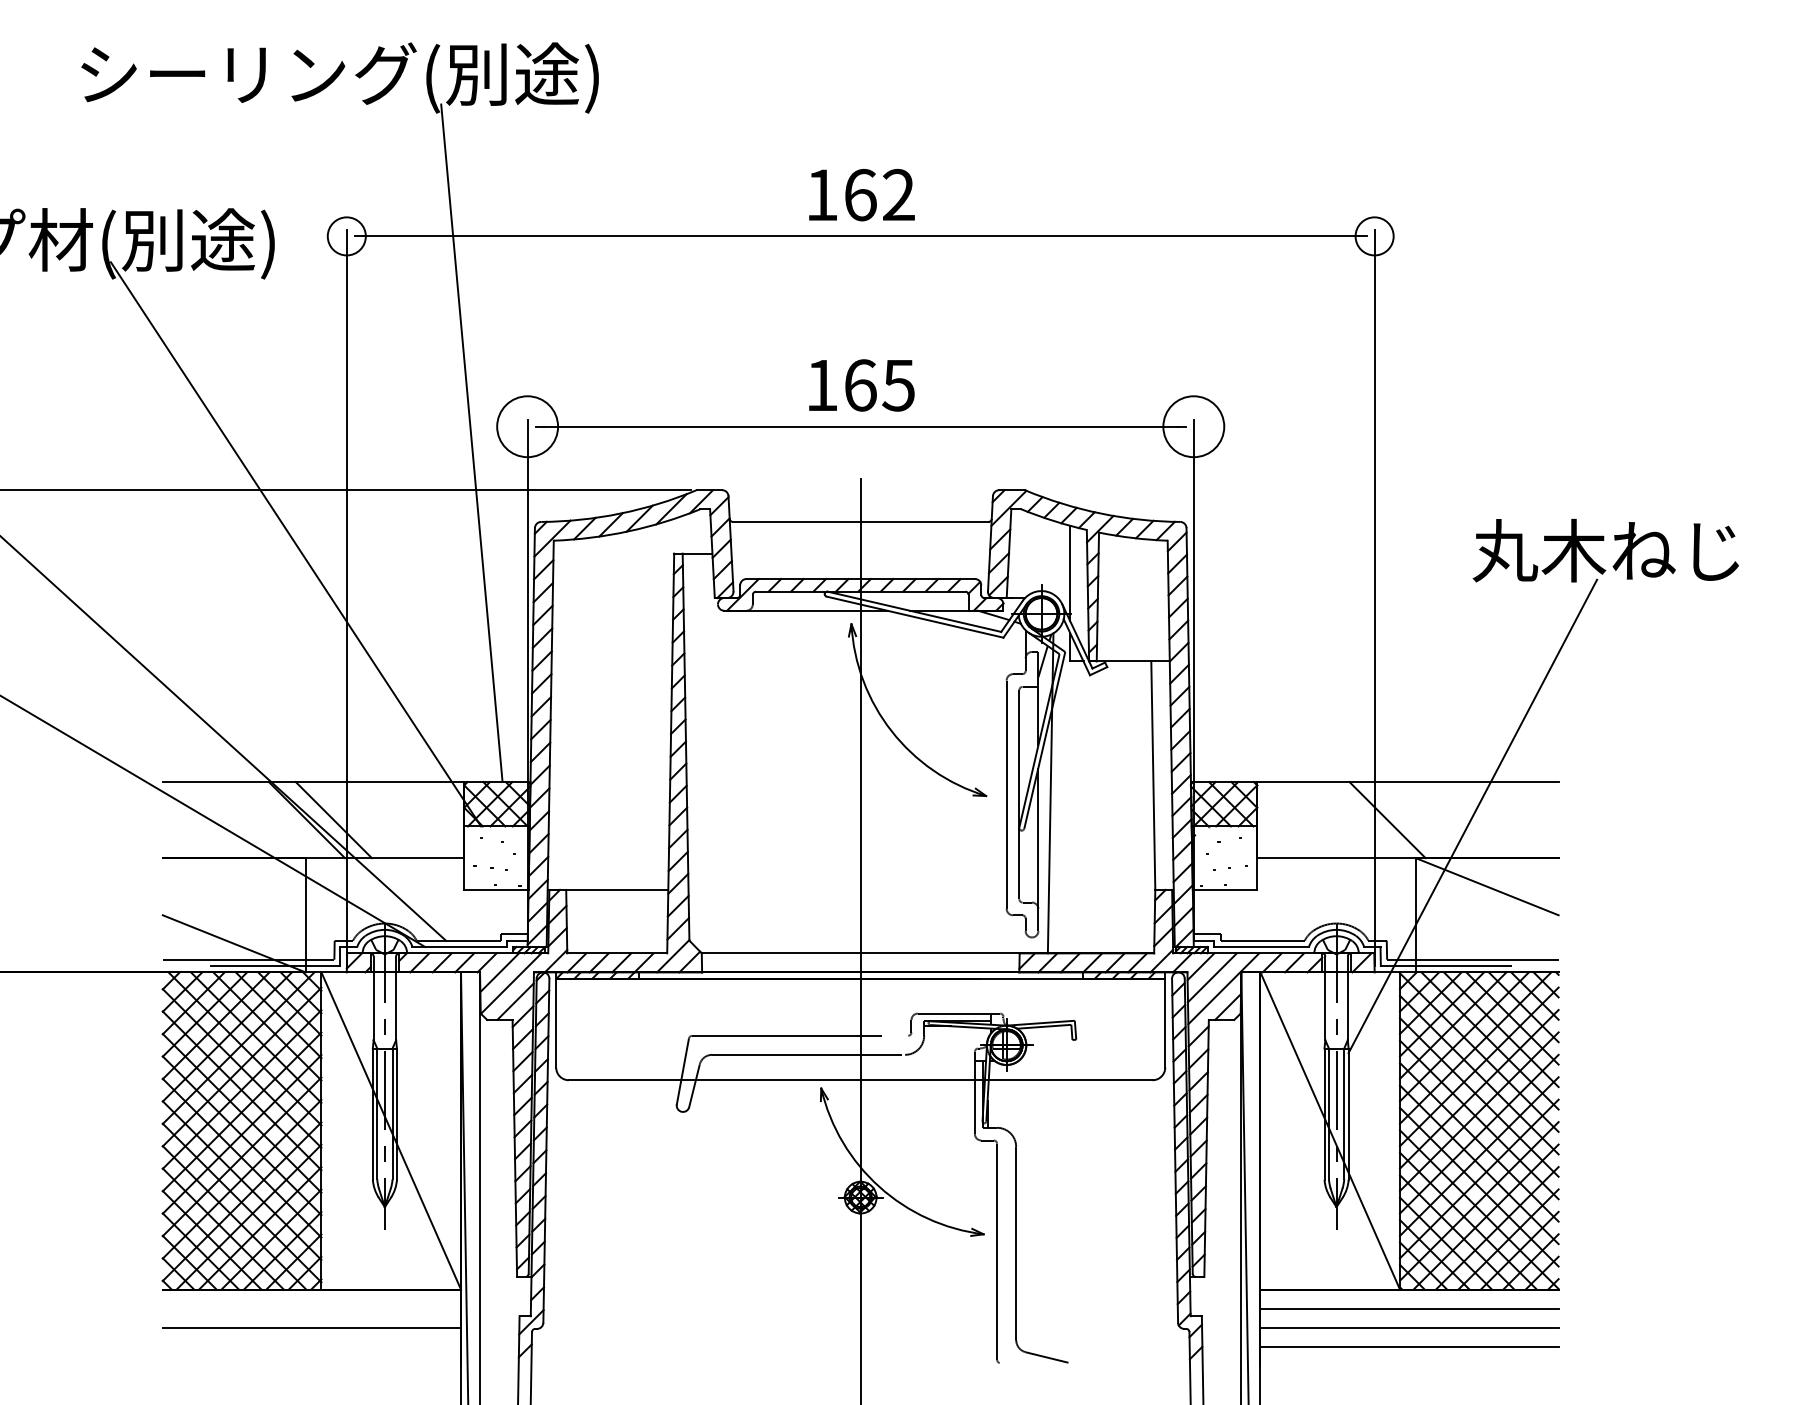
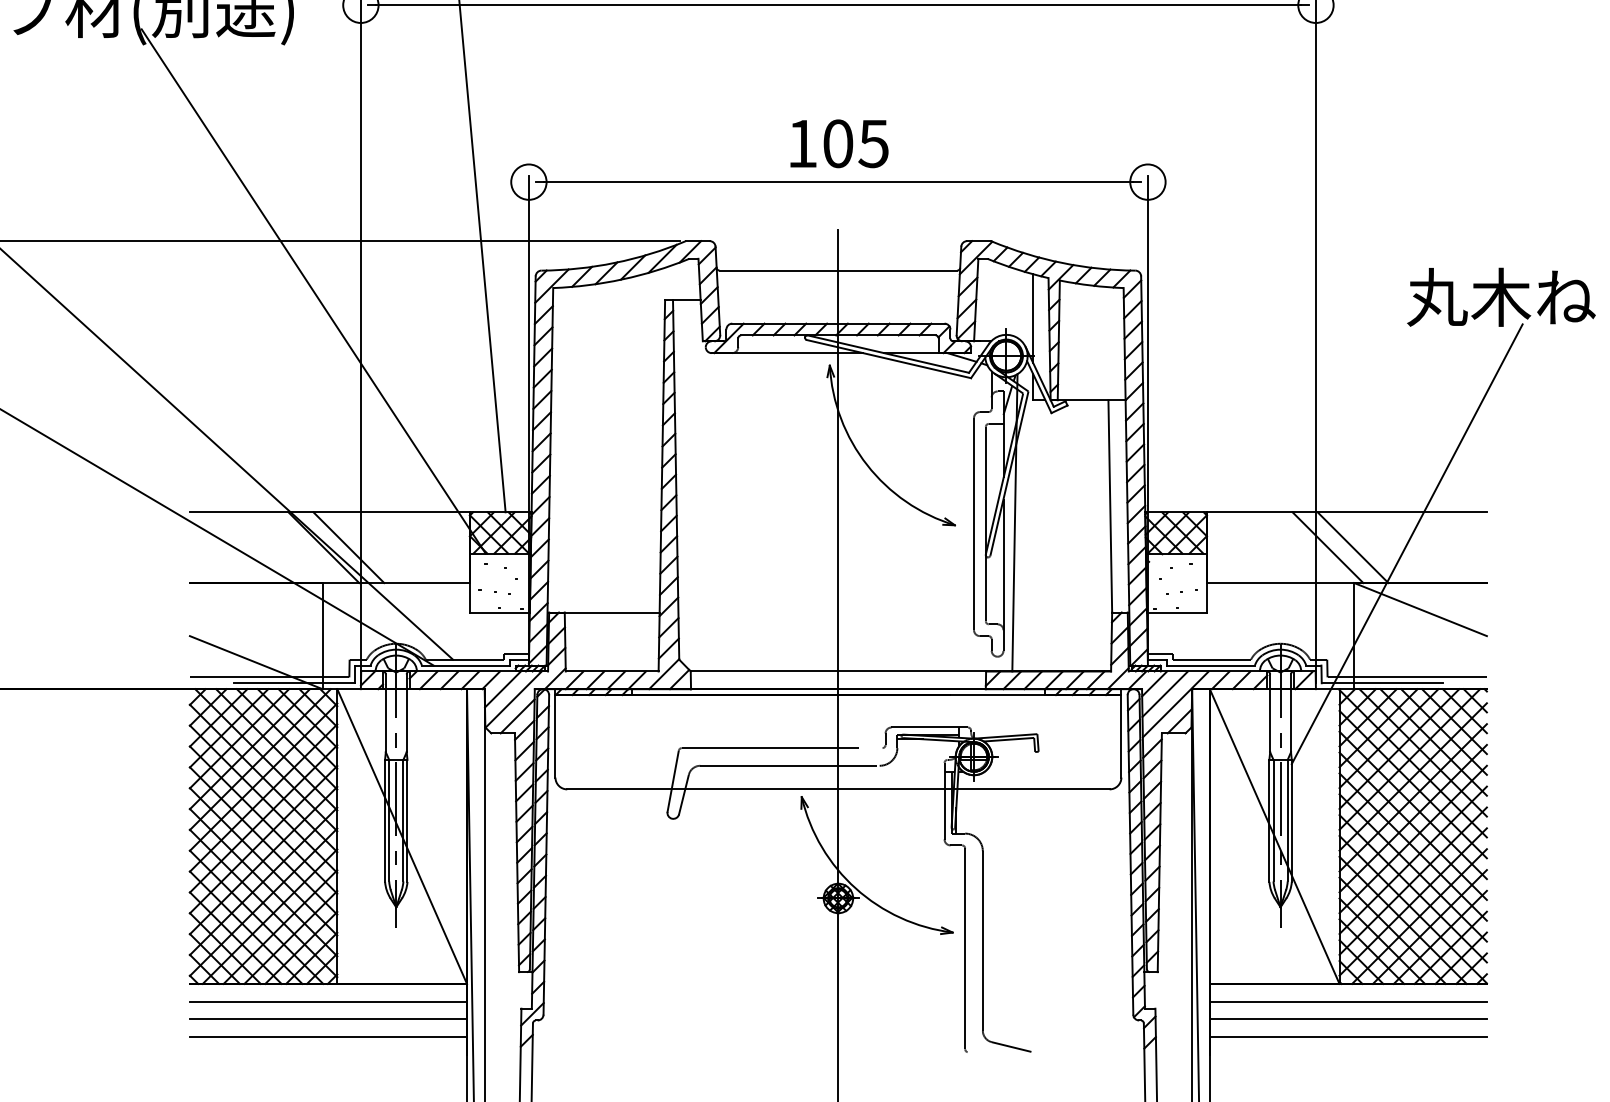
text: (860, 385) -> (838, 143), 165 -> 105
circle: (527, 426) -> (528, 181), size x0.62
circle: (1193, 426) -> (1147, 181), size x0.62
line: (1414, 820) -> (1352, 548), added
line: (311, 1308) -> (328, 1001), added
line: (311, 1346) -> (328, 1036), added

